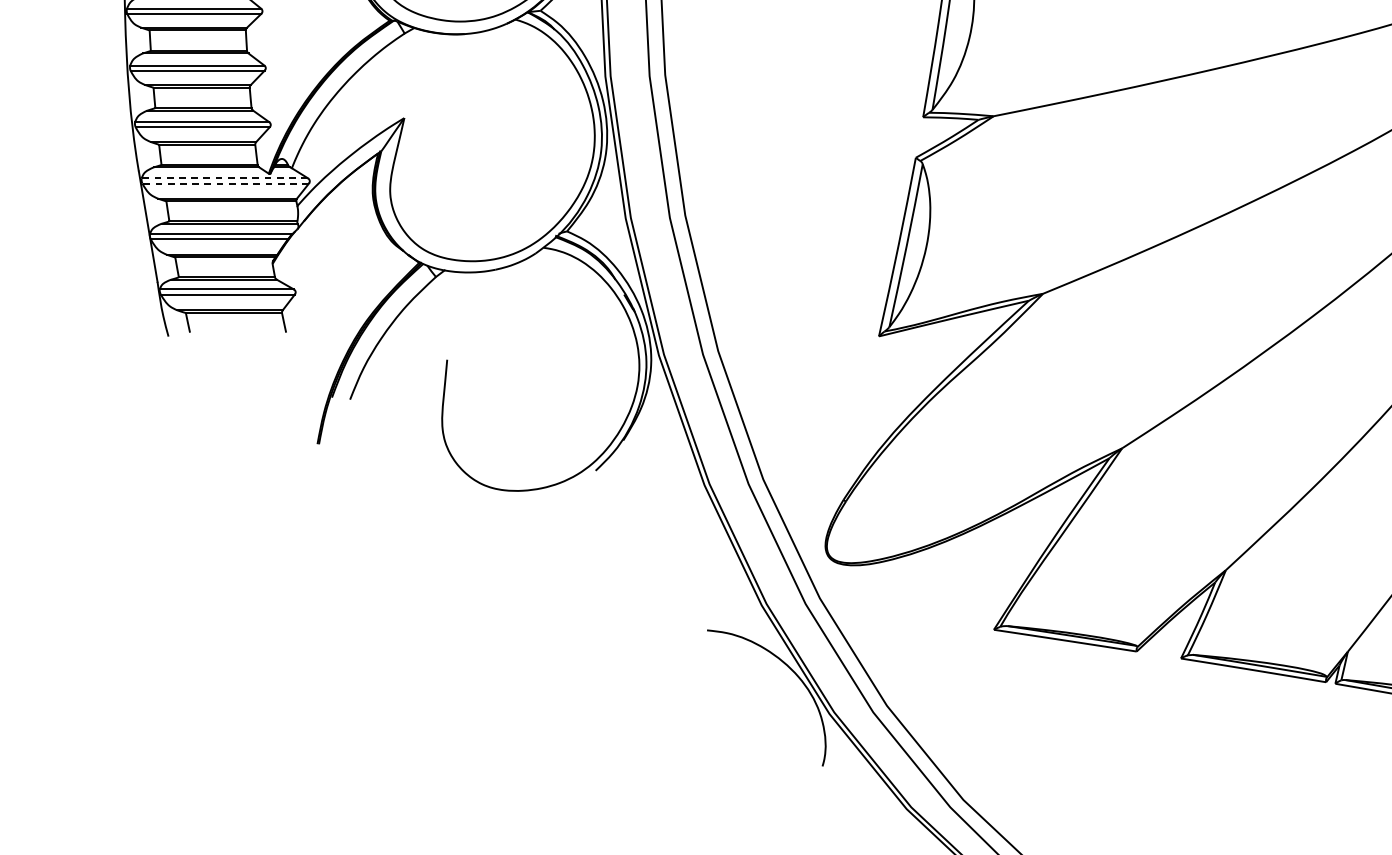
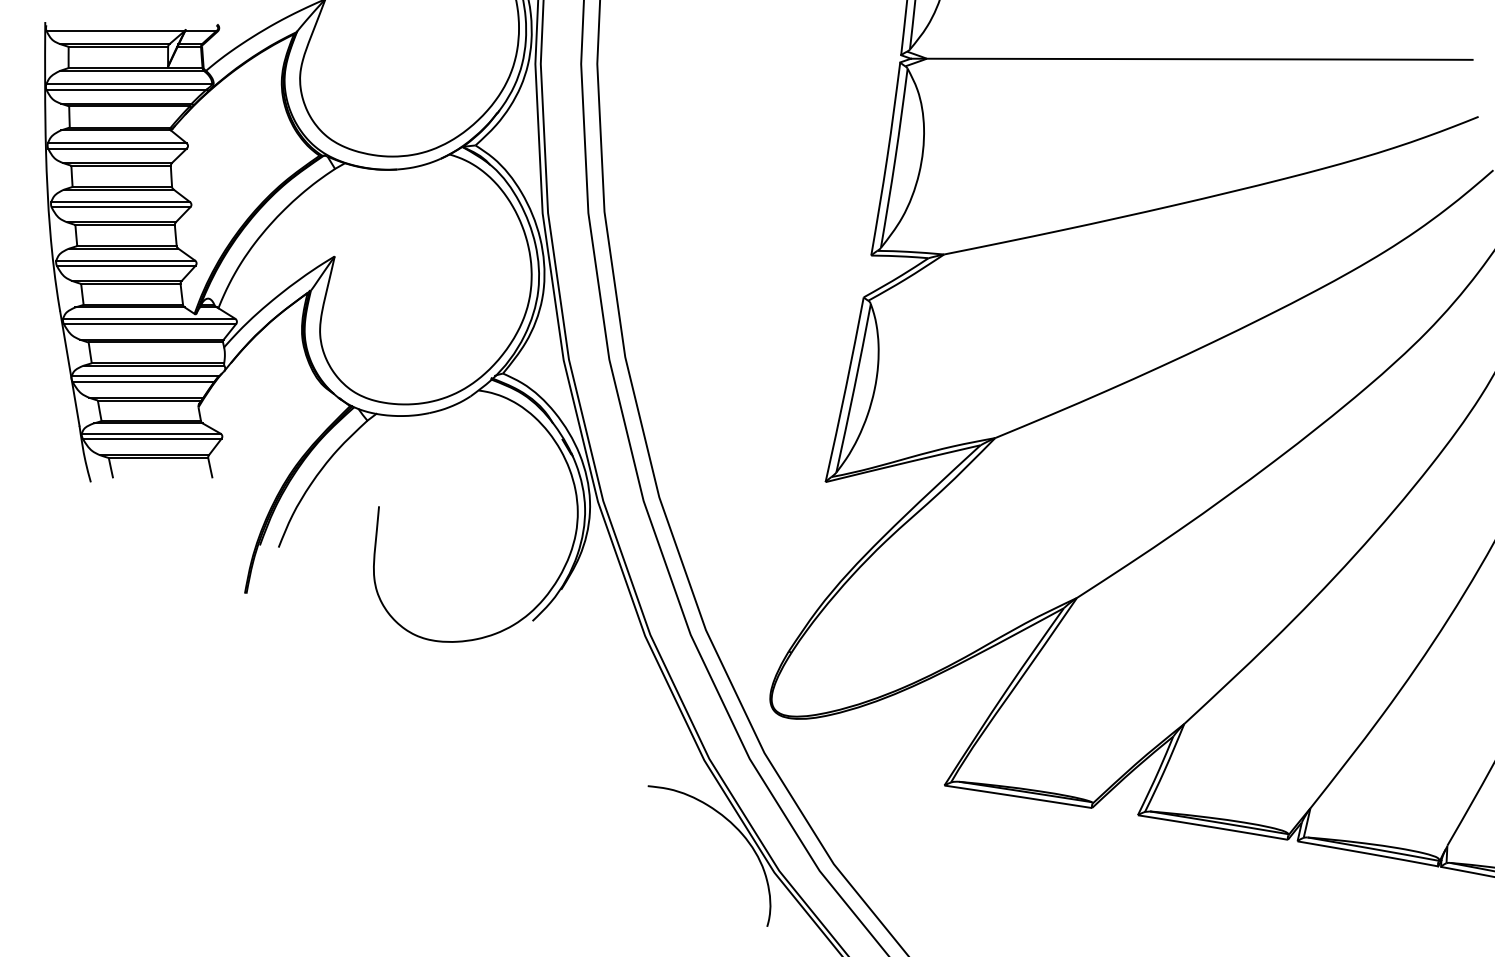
line: (224, 178) -> (148, 318), dashed -> solid
line: (225, 183) -> (149, 324), dashed -> solid

